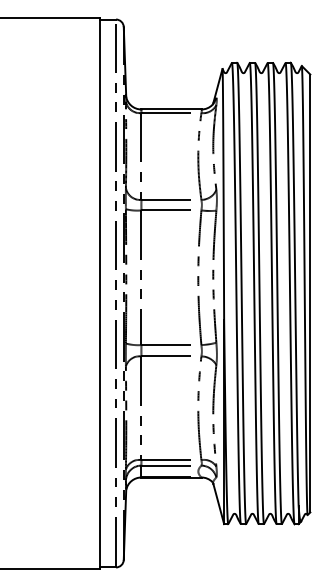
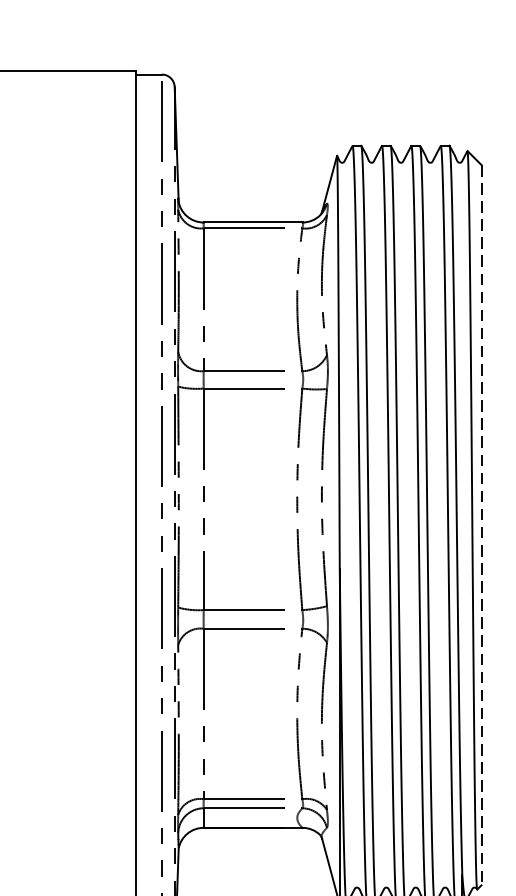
line: (310, 293) -> (481, 525), solid -> dashed

